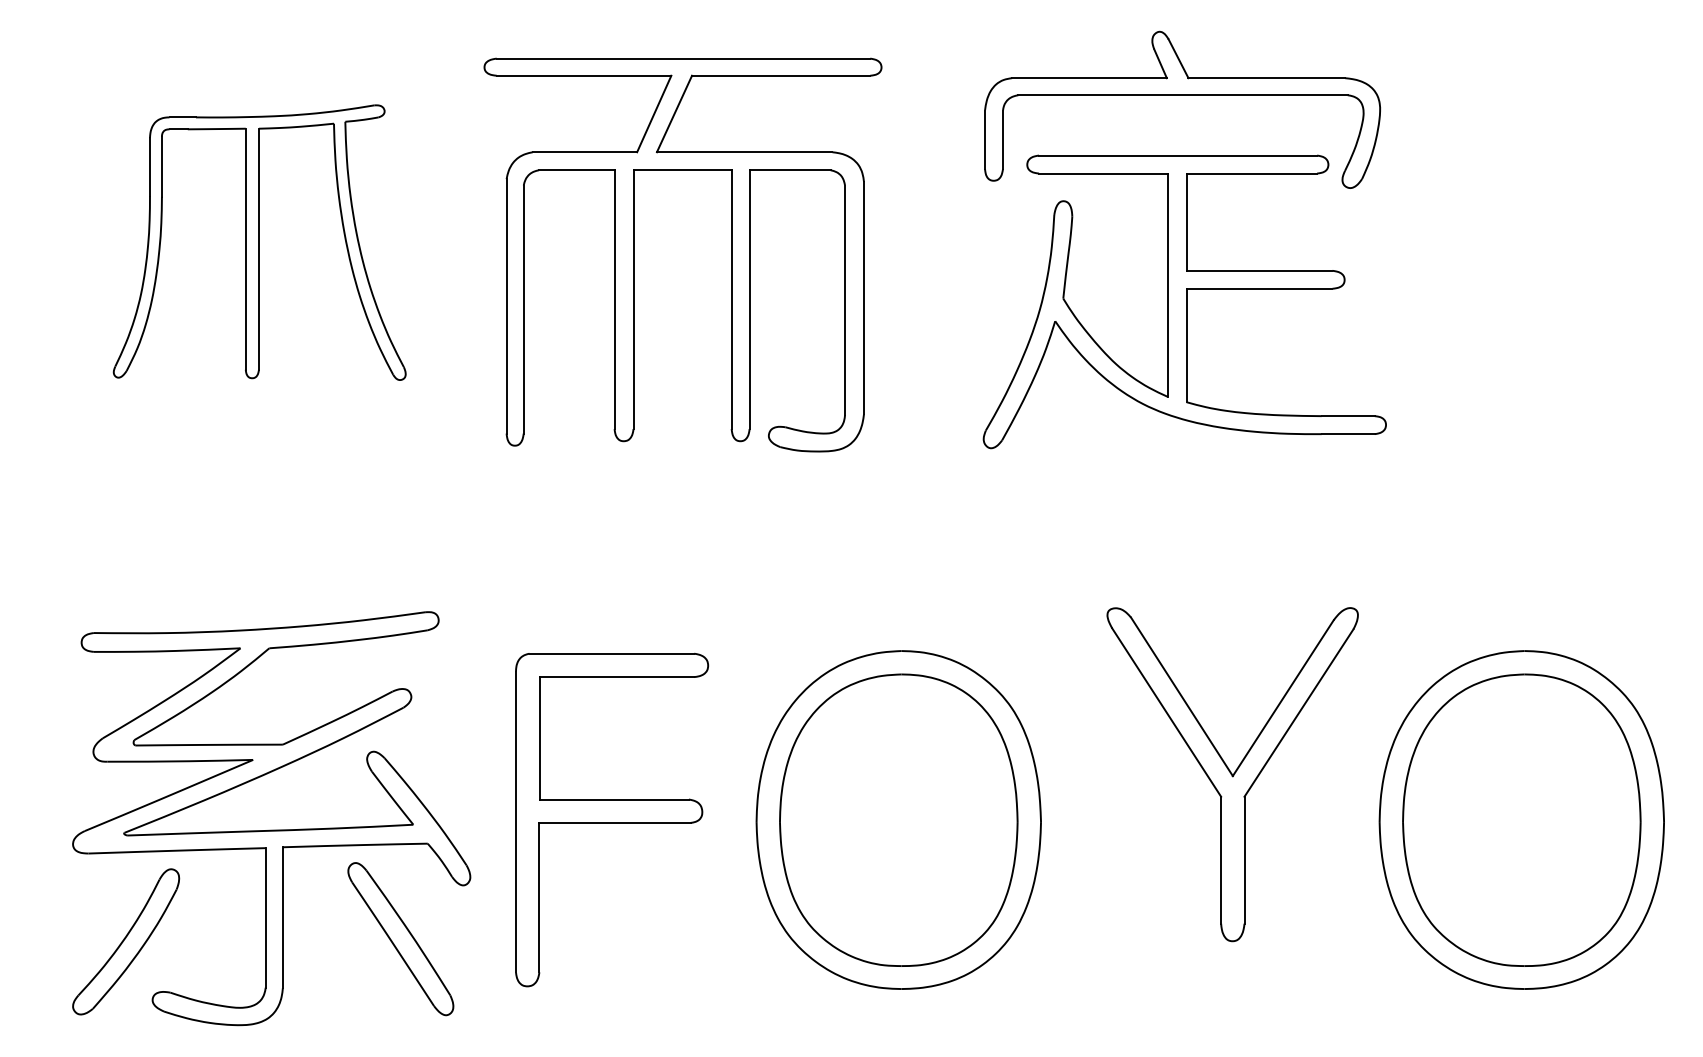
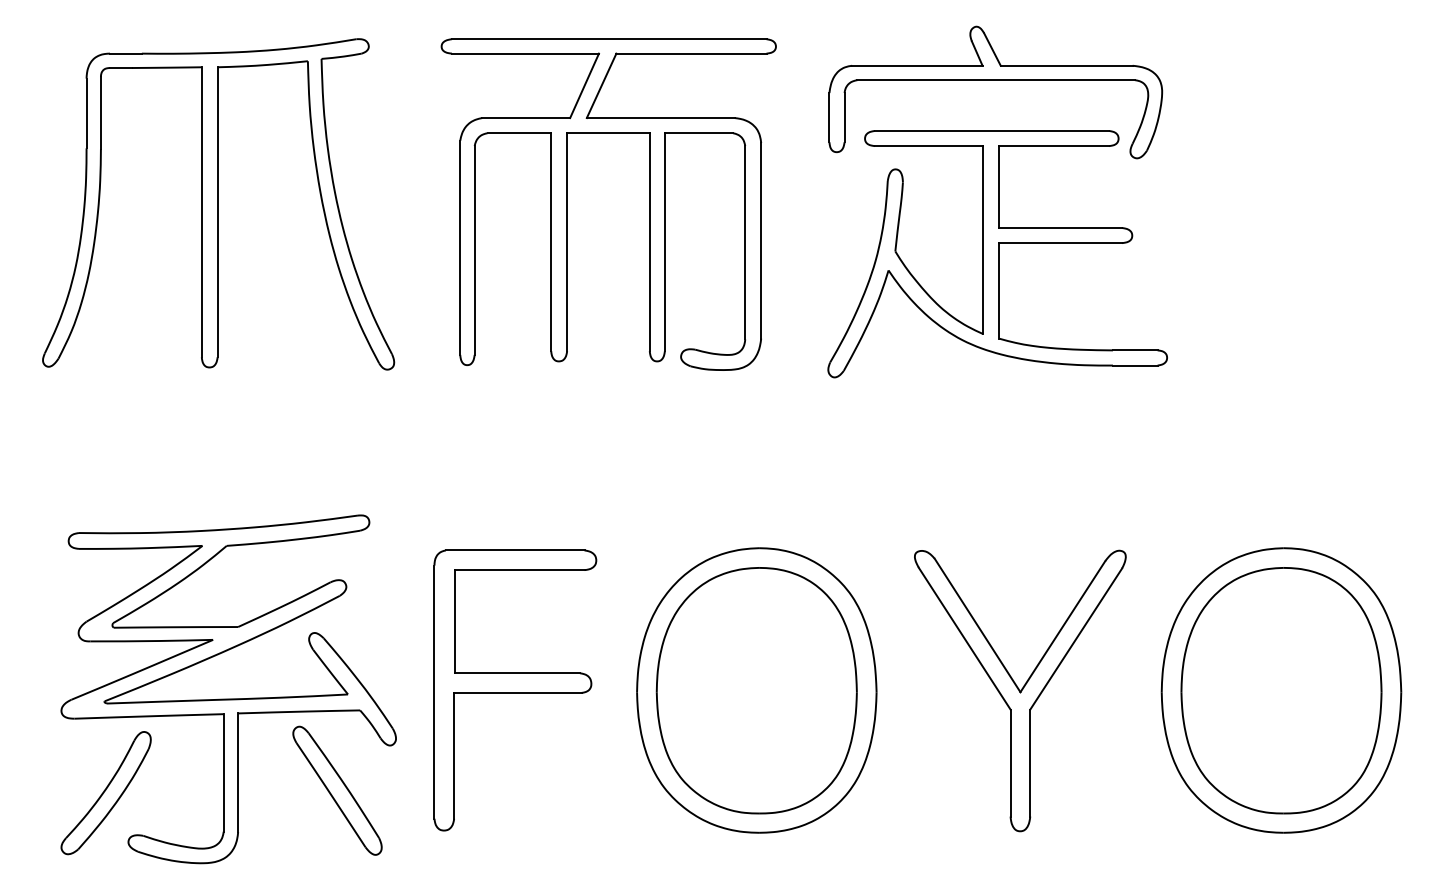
part: (259, 242) -> (218, 204), size x1.43
part: (634, 254) -> (567, 204), moved
part: (1232, 774) -> (1020, 690), moved

